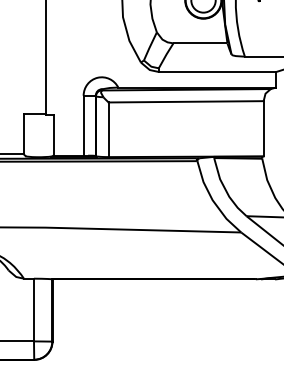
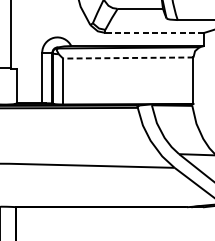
line: (217, 71) -> (154, 32), solid -> dashed
line: (185, 101) -> (127, 57), solid -> dashed

